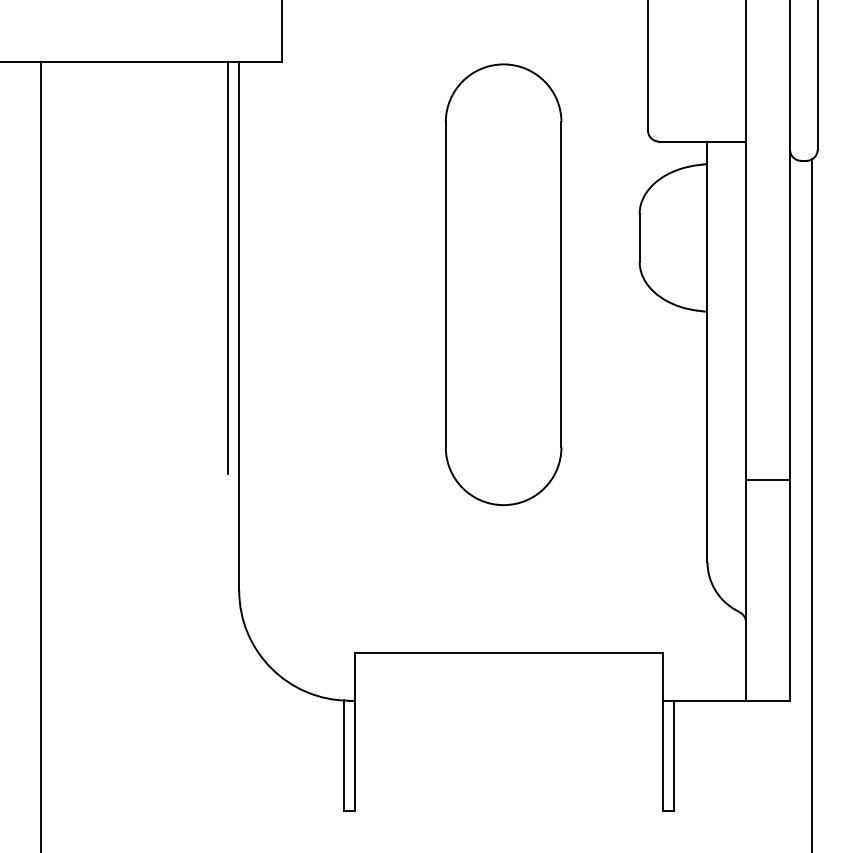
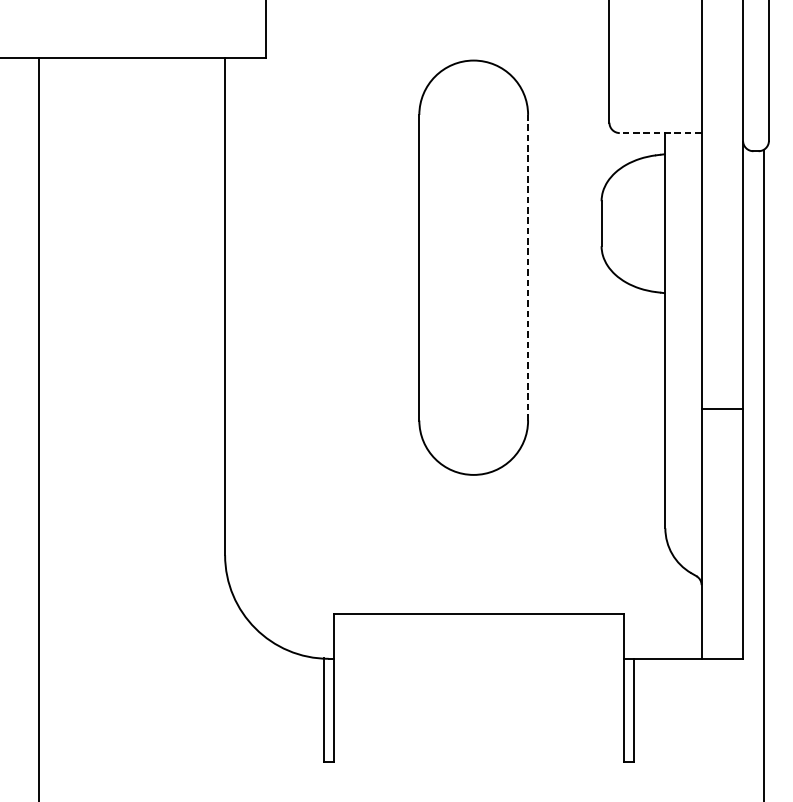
line: (702, 141) -> (660, 133), solid -> dashed
line: (228, 267) -> (215, 251), removed
line: (561, 284) -> (528, 267), solid -> dashed
line: (768, 480) -> (722, 409), moved

